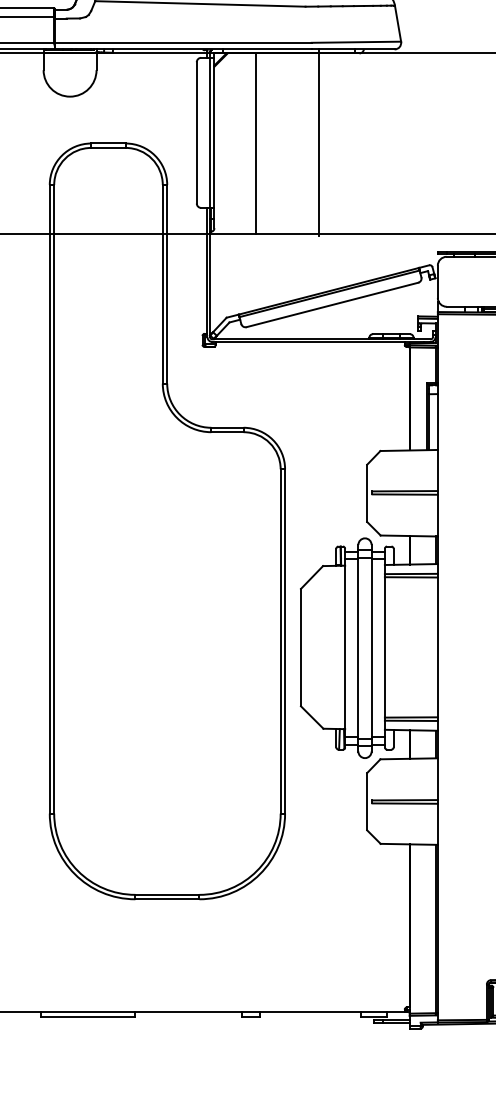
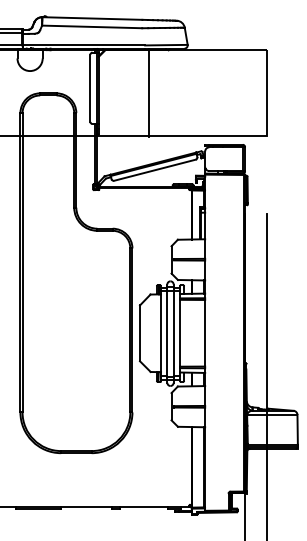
line: (255, 143) -> (118, 93), removed

